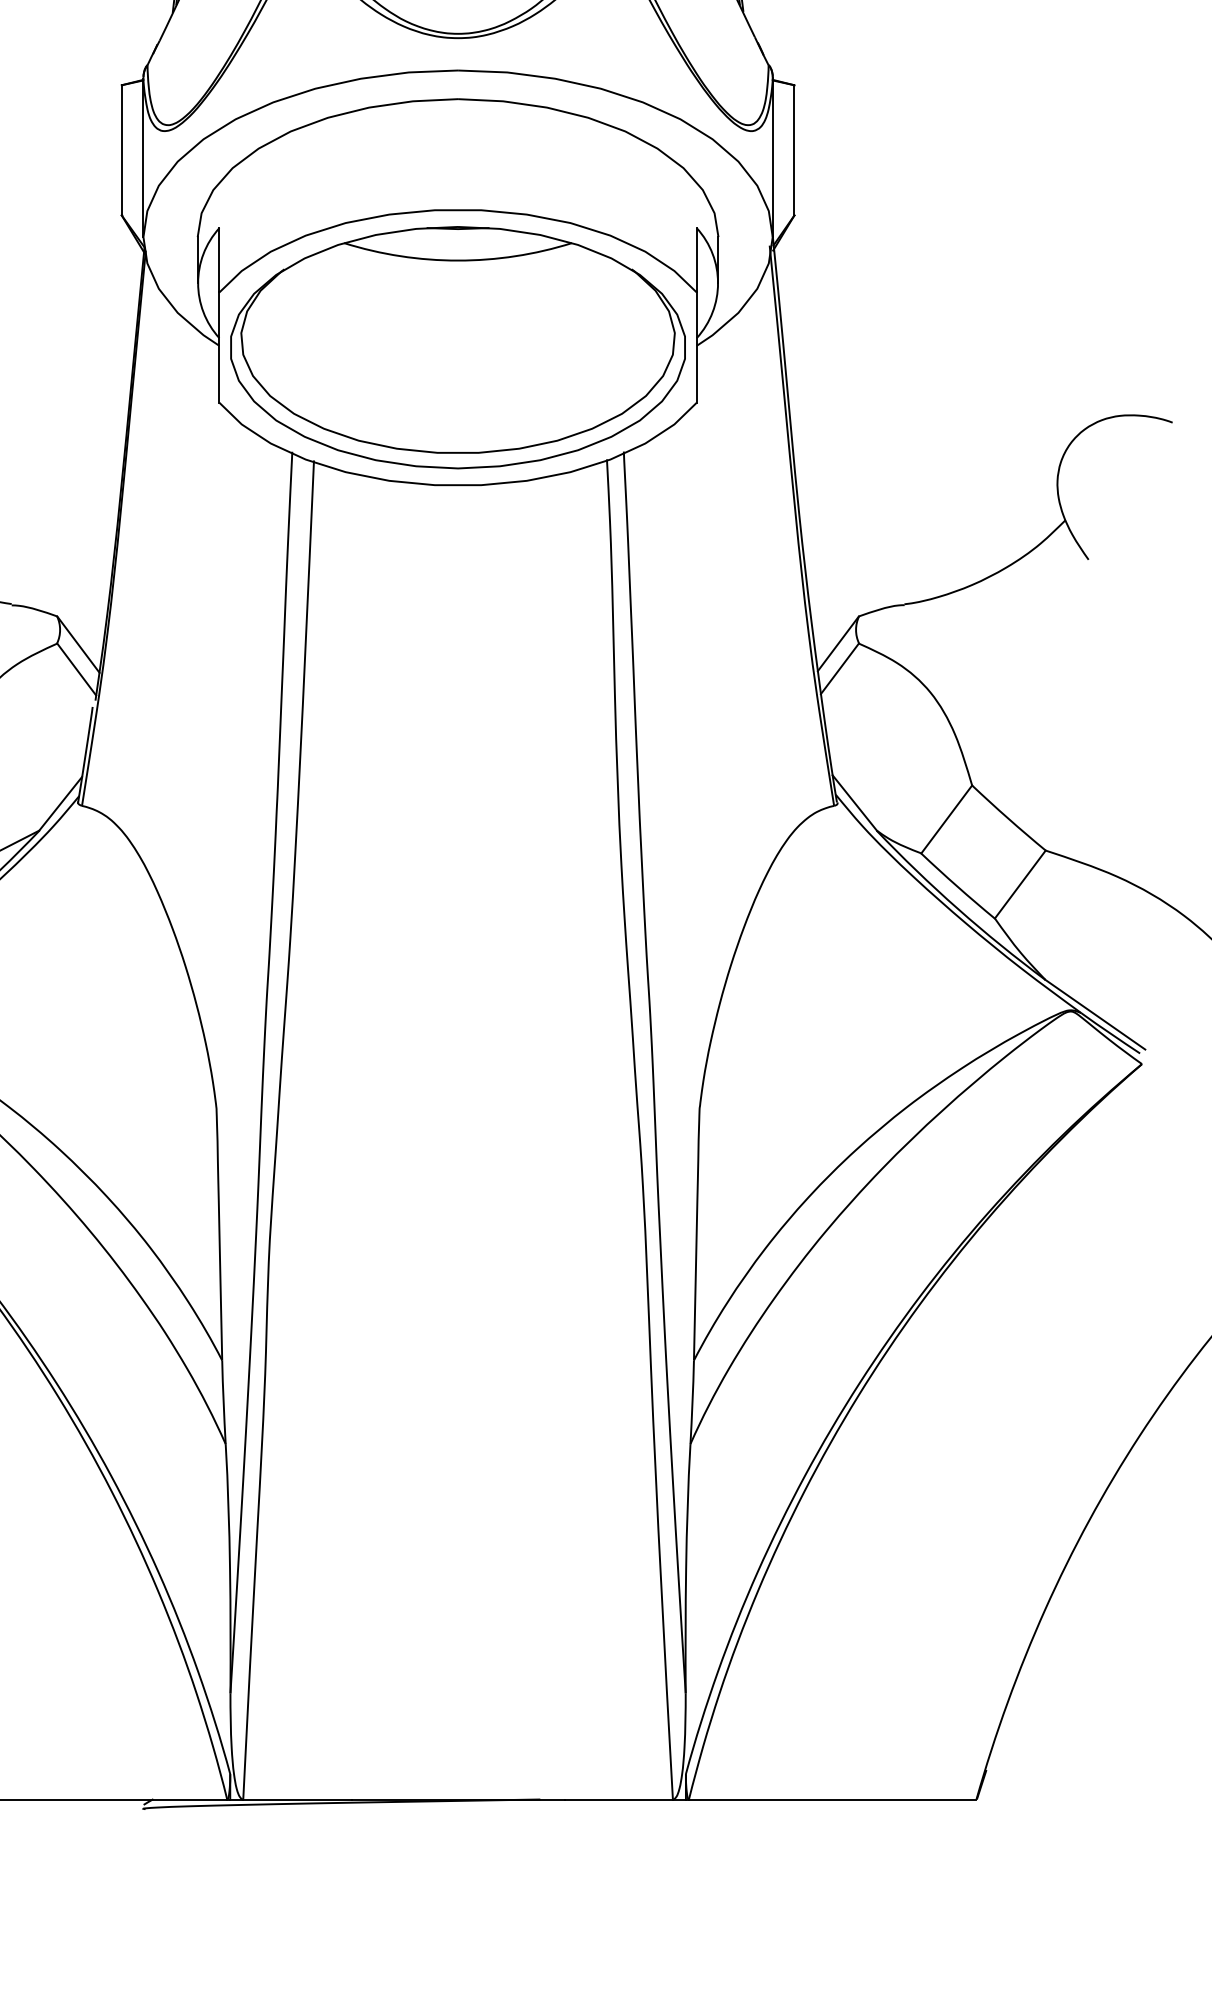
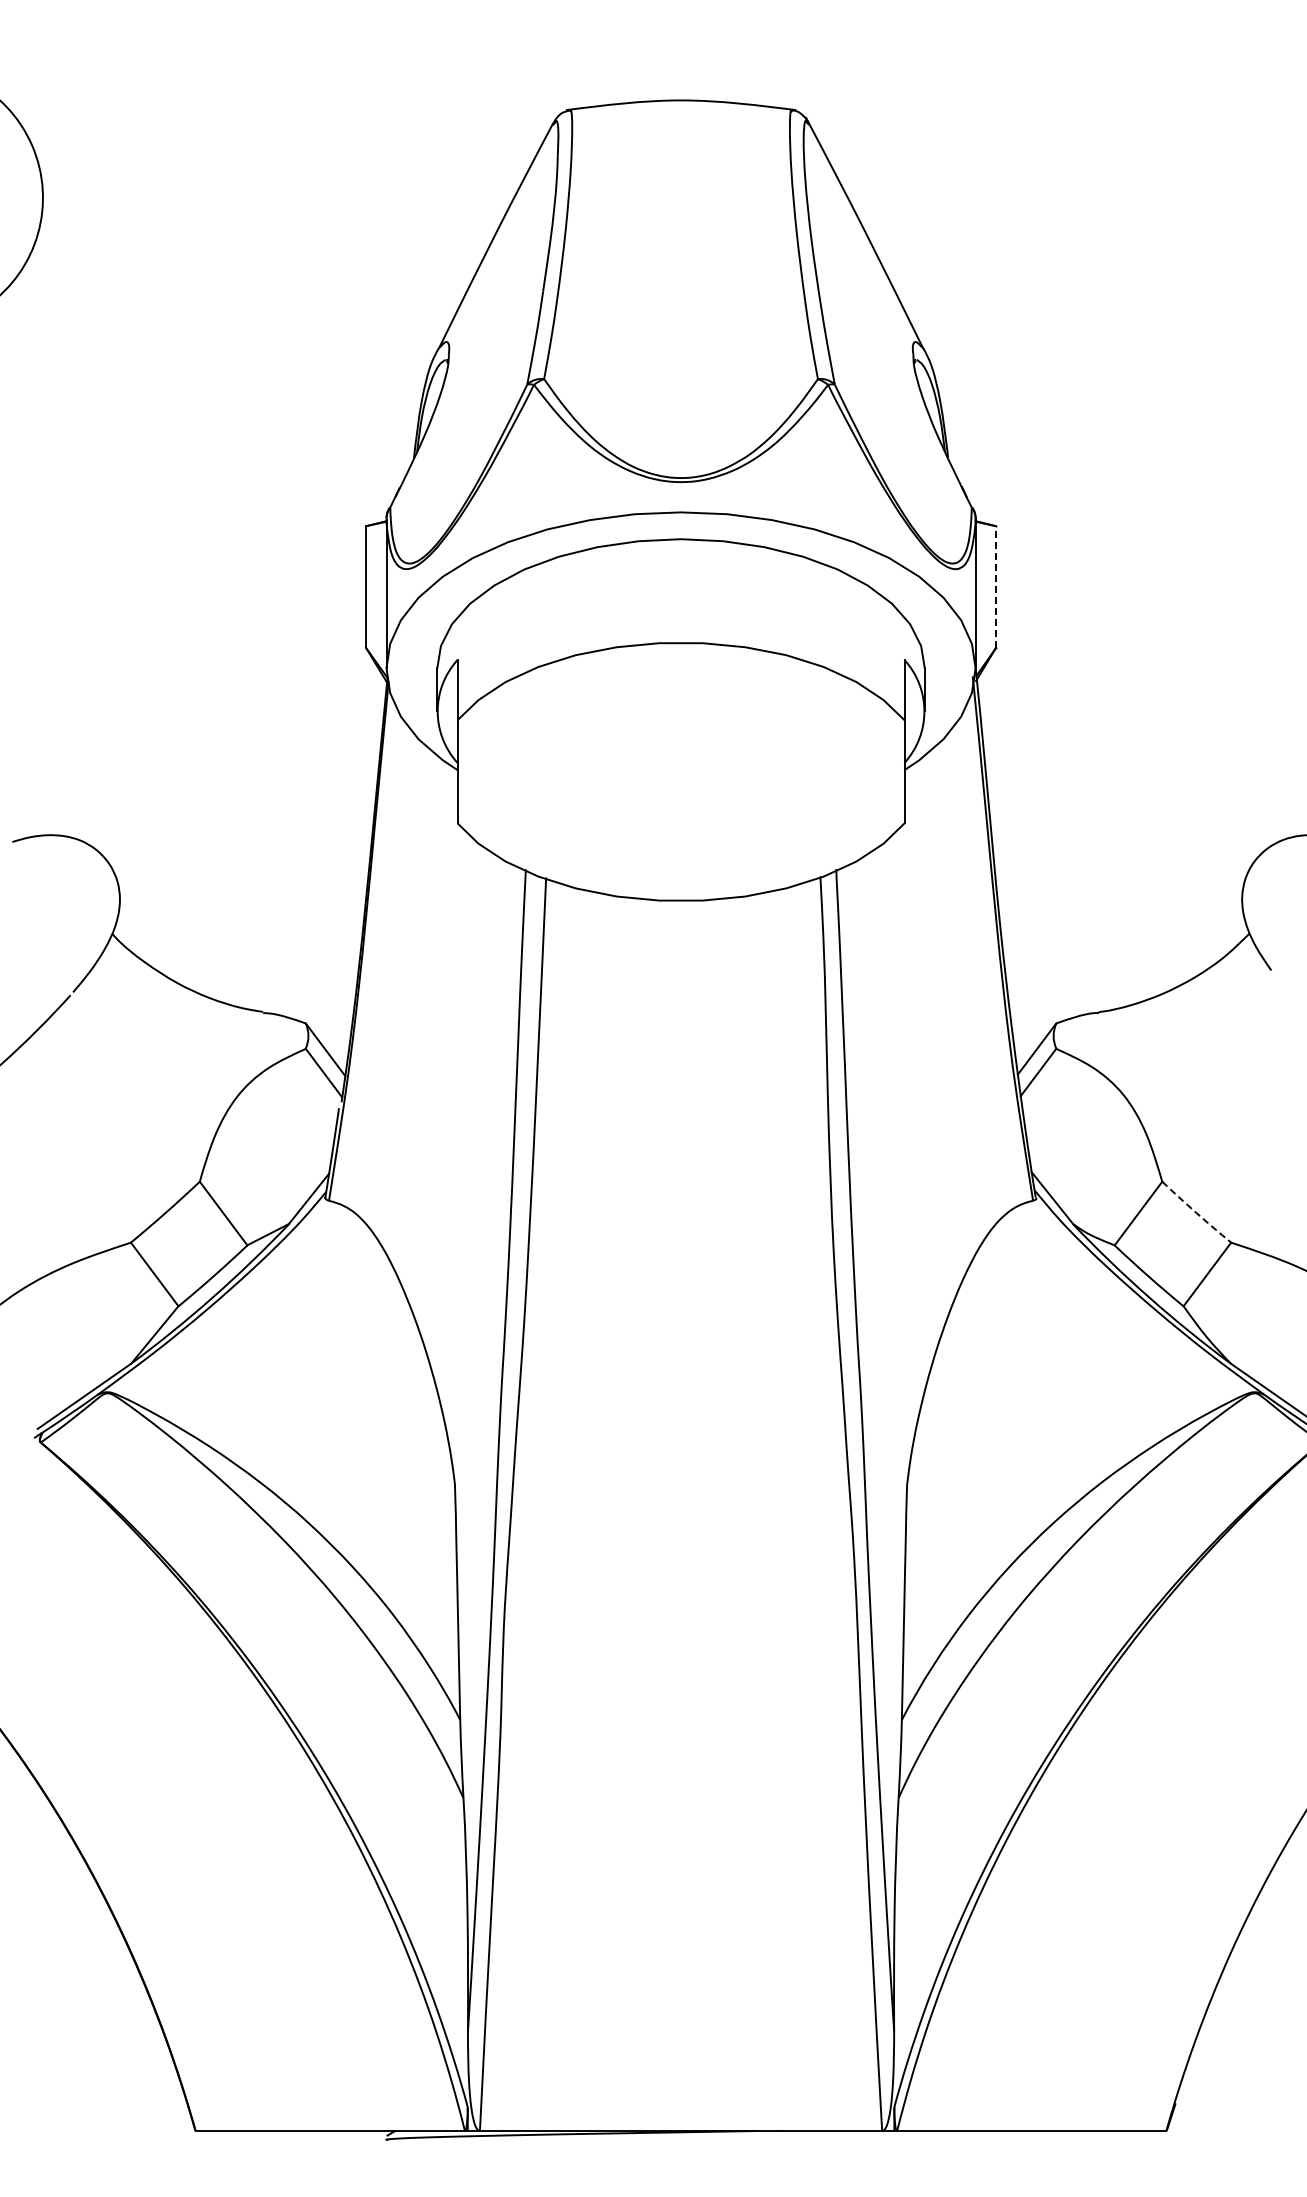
line: (793, 150) -> (995, 587), solid -> dashed
part: (457, 347) -> (680, 771), removed
arc: (1008, 818) -> (1196, 1212), solid -> dashed

